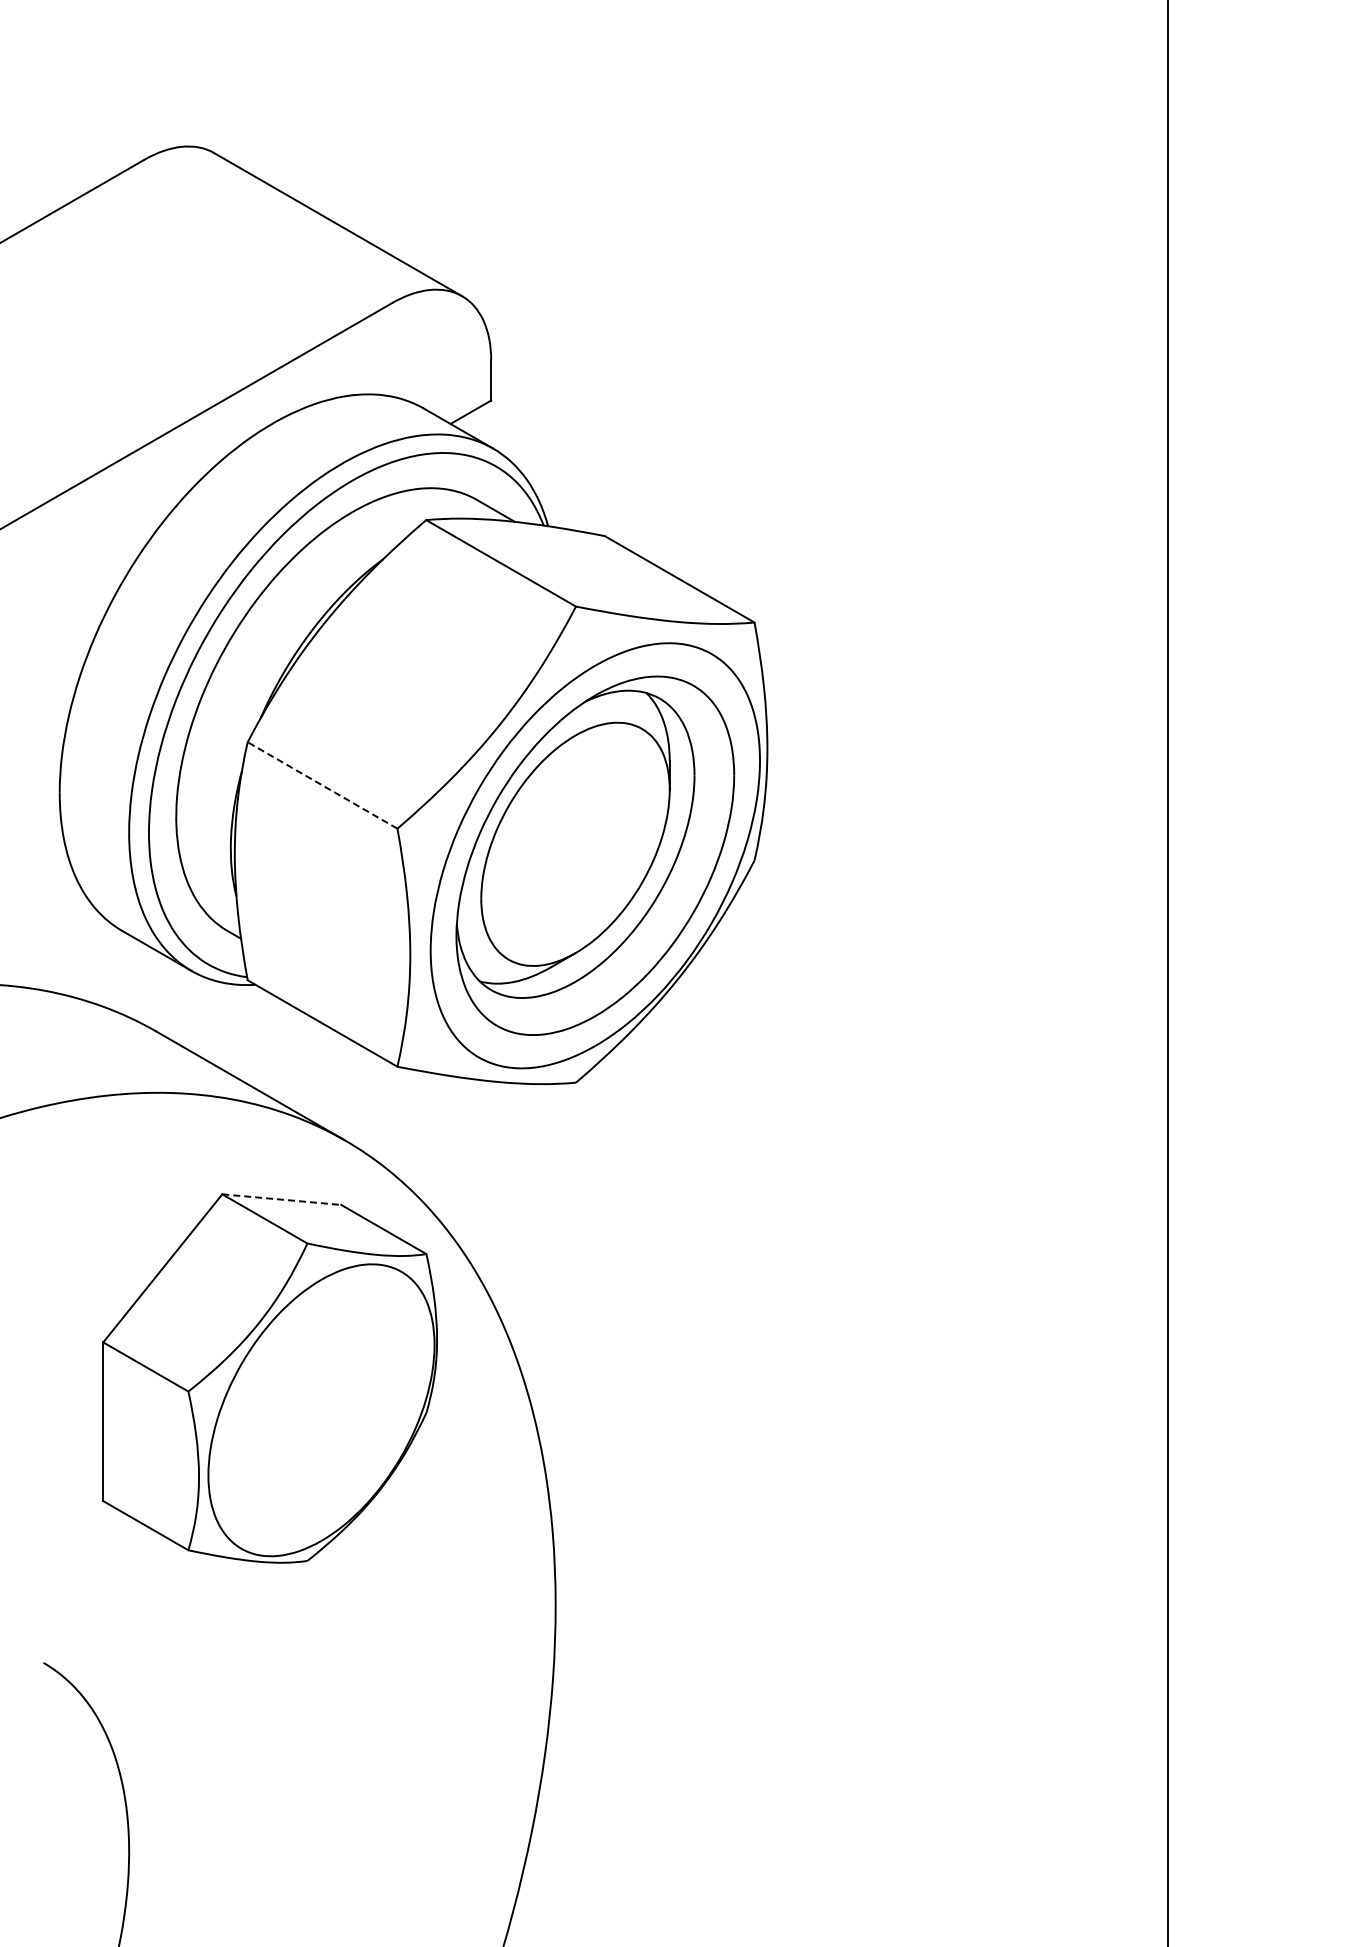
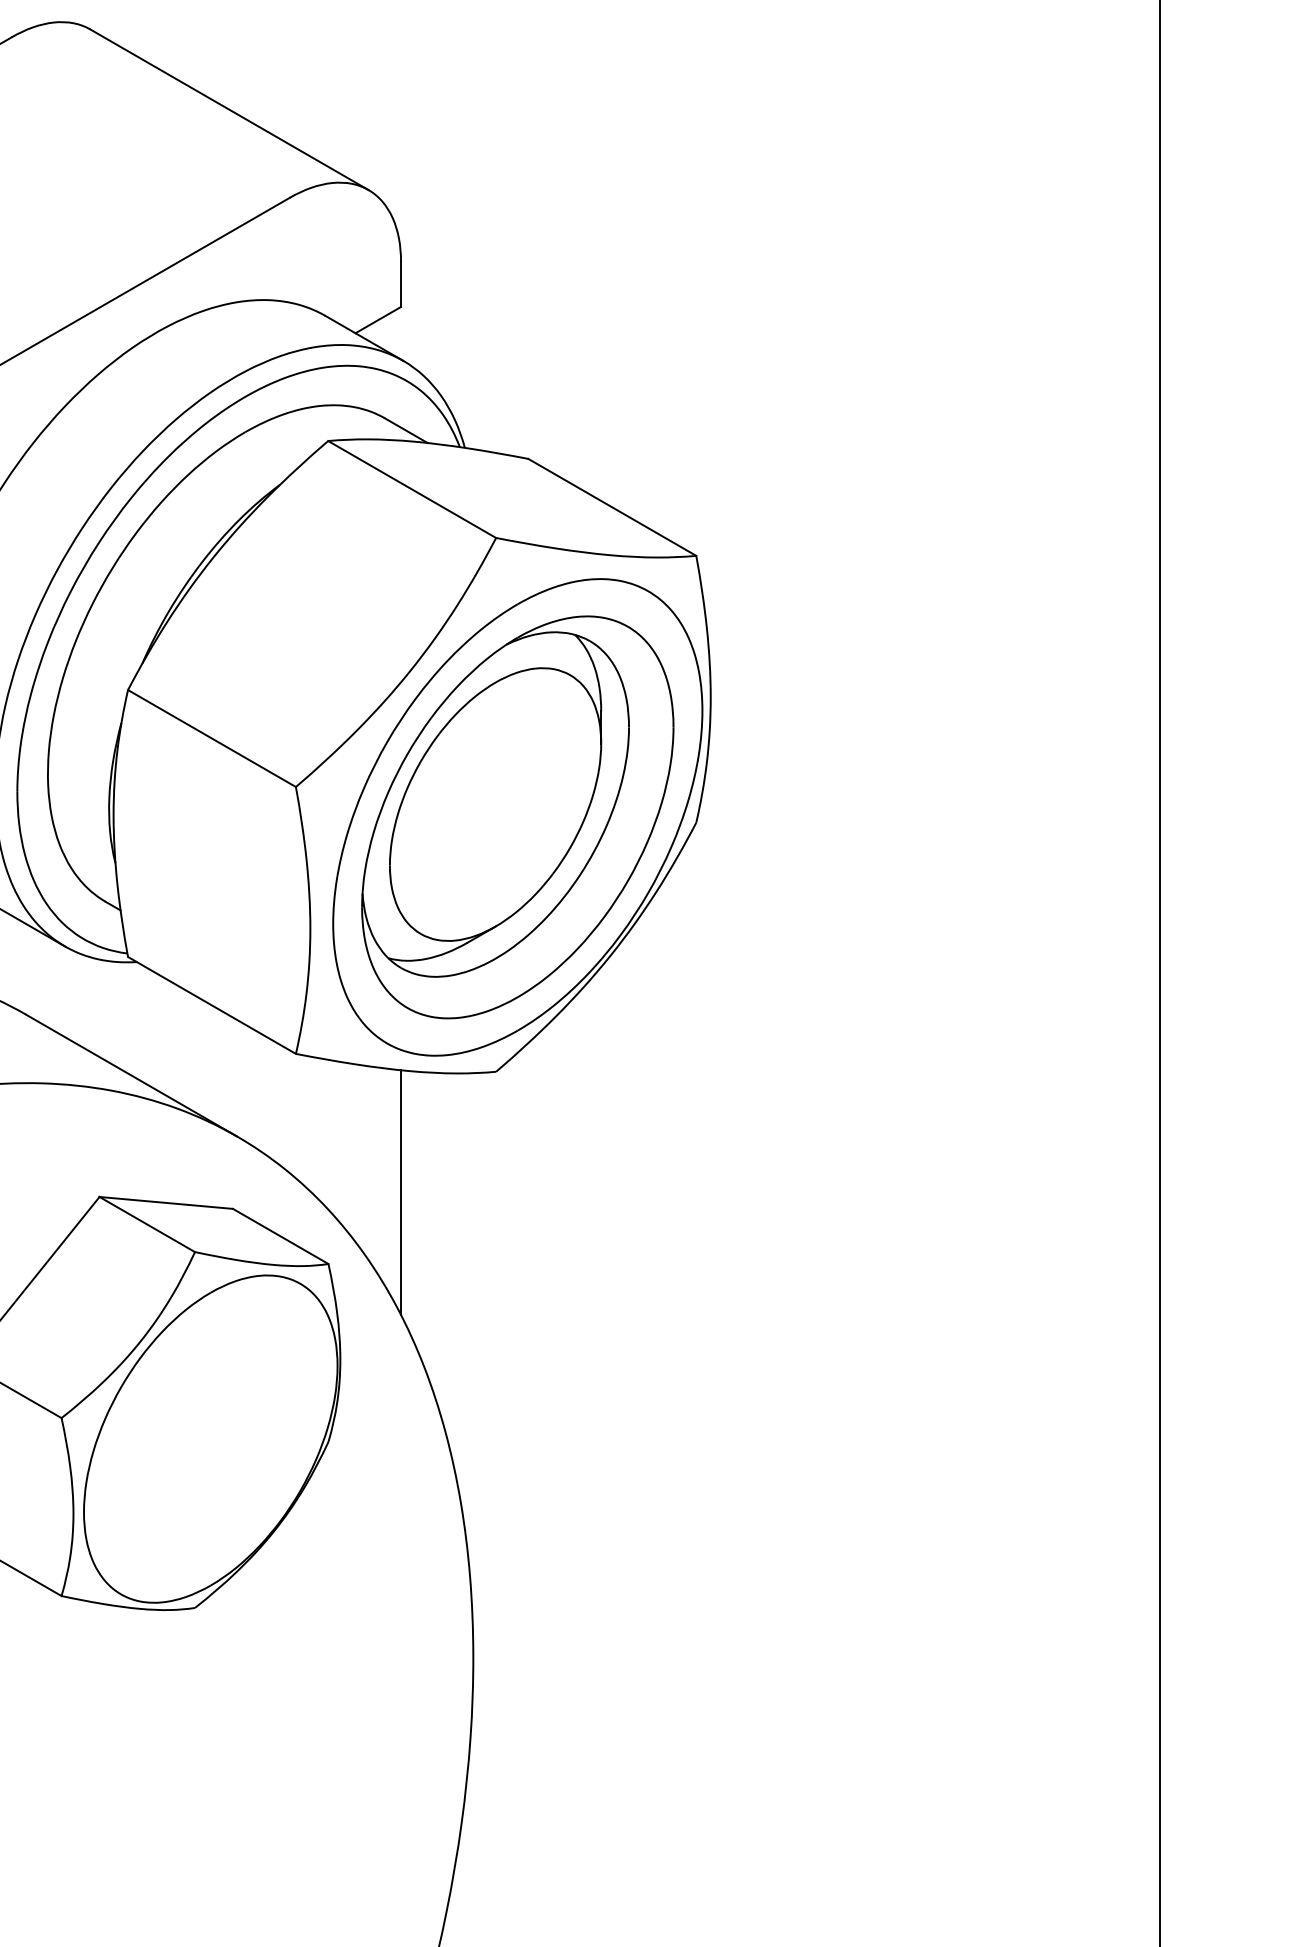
line: (322, 785) -> (211, 738), dashed -> solid
line: (491, 1190) -> (401, 1192), added
line: (281, 1199) -> (165, 1202), dashed -> solid

